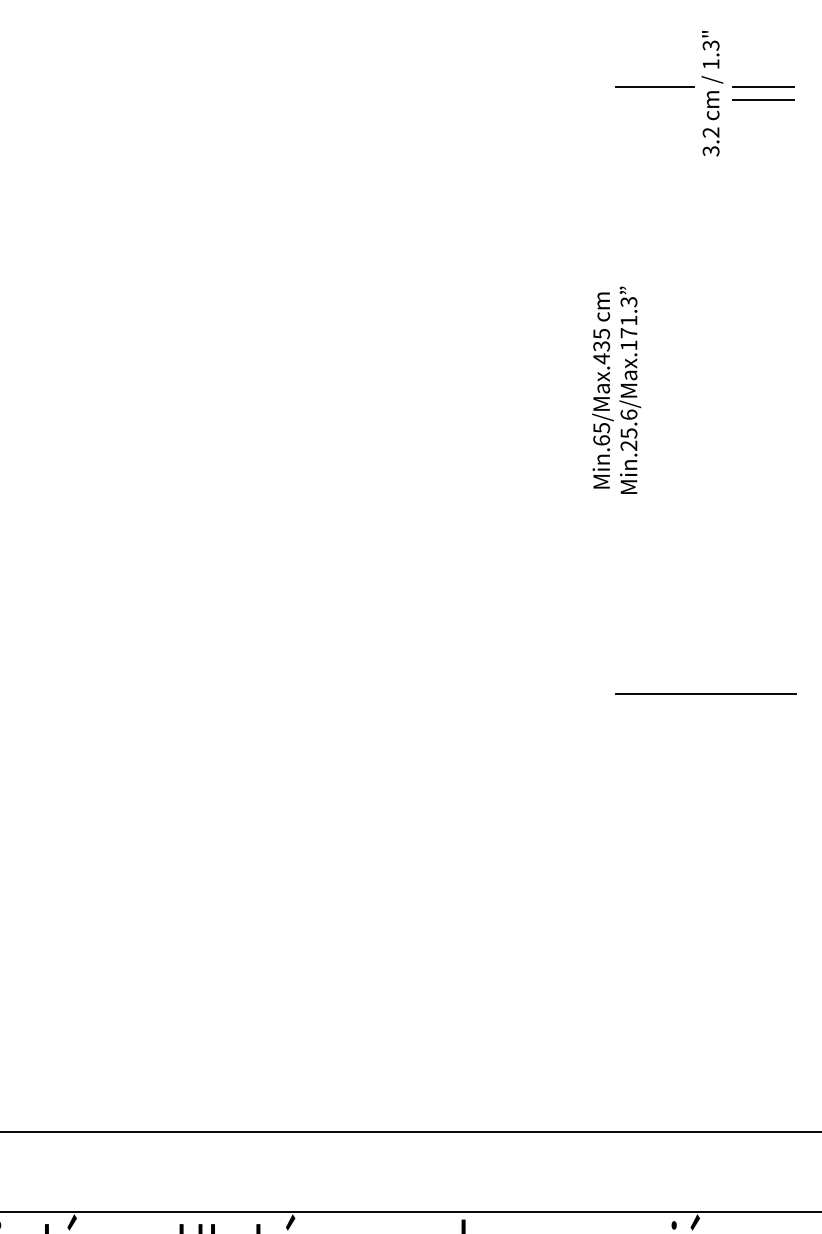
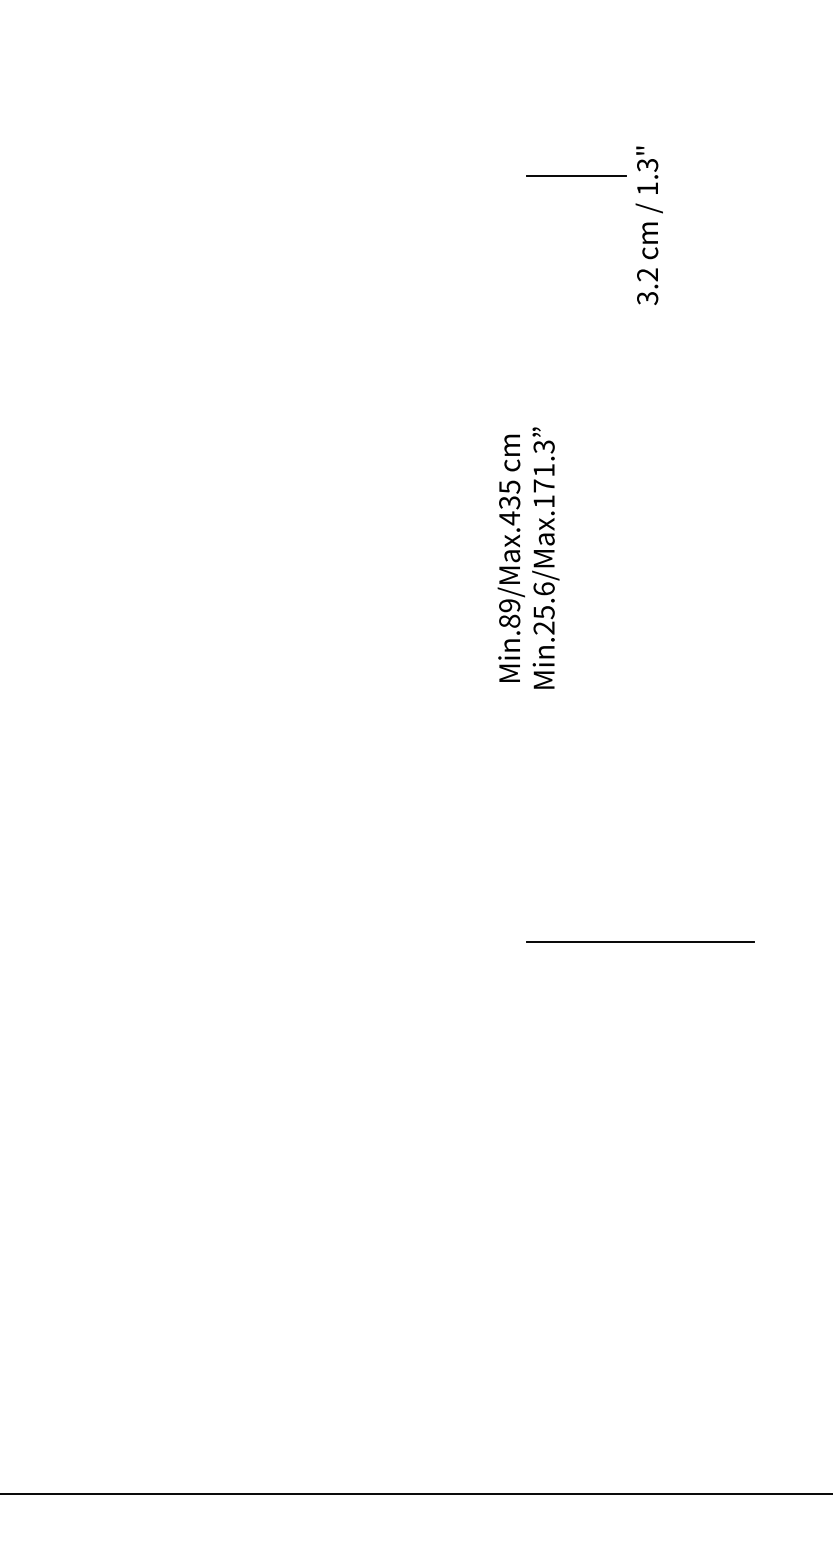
line: (763, 86) -> (713, 175), removed
text: (712, 93) -> (649, 225), moved
line: (763, 99) -> (713, 191), removed
text: (601, 434) -> (509, 613), Min.65/Max.435 -> Min.89/Max.435

